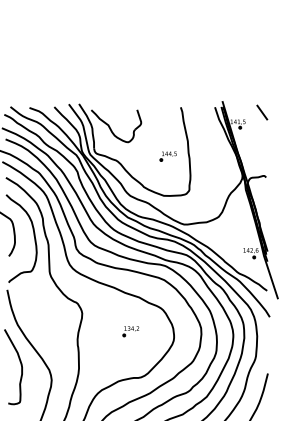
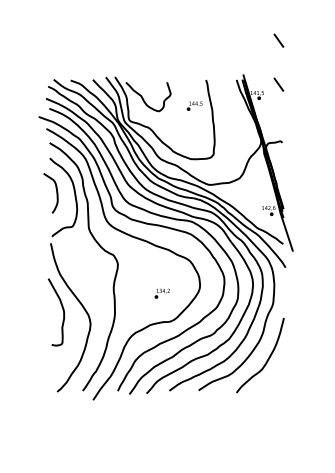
line: (261, 63) -> (278, 40), added
part: (167, 155) -> (194, 105), moved
part: (129, 331) -> (161, 293), moved

